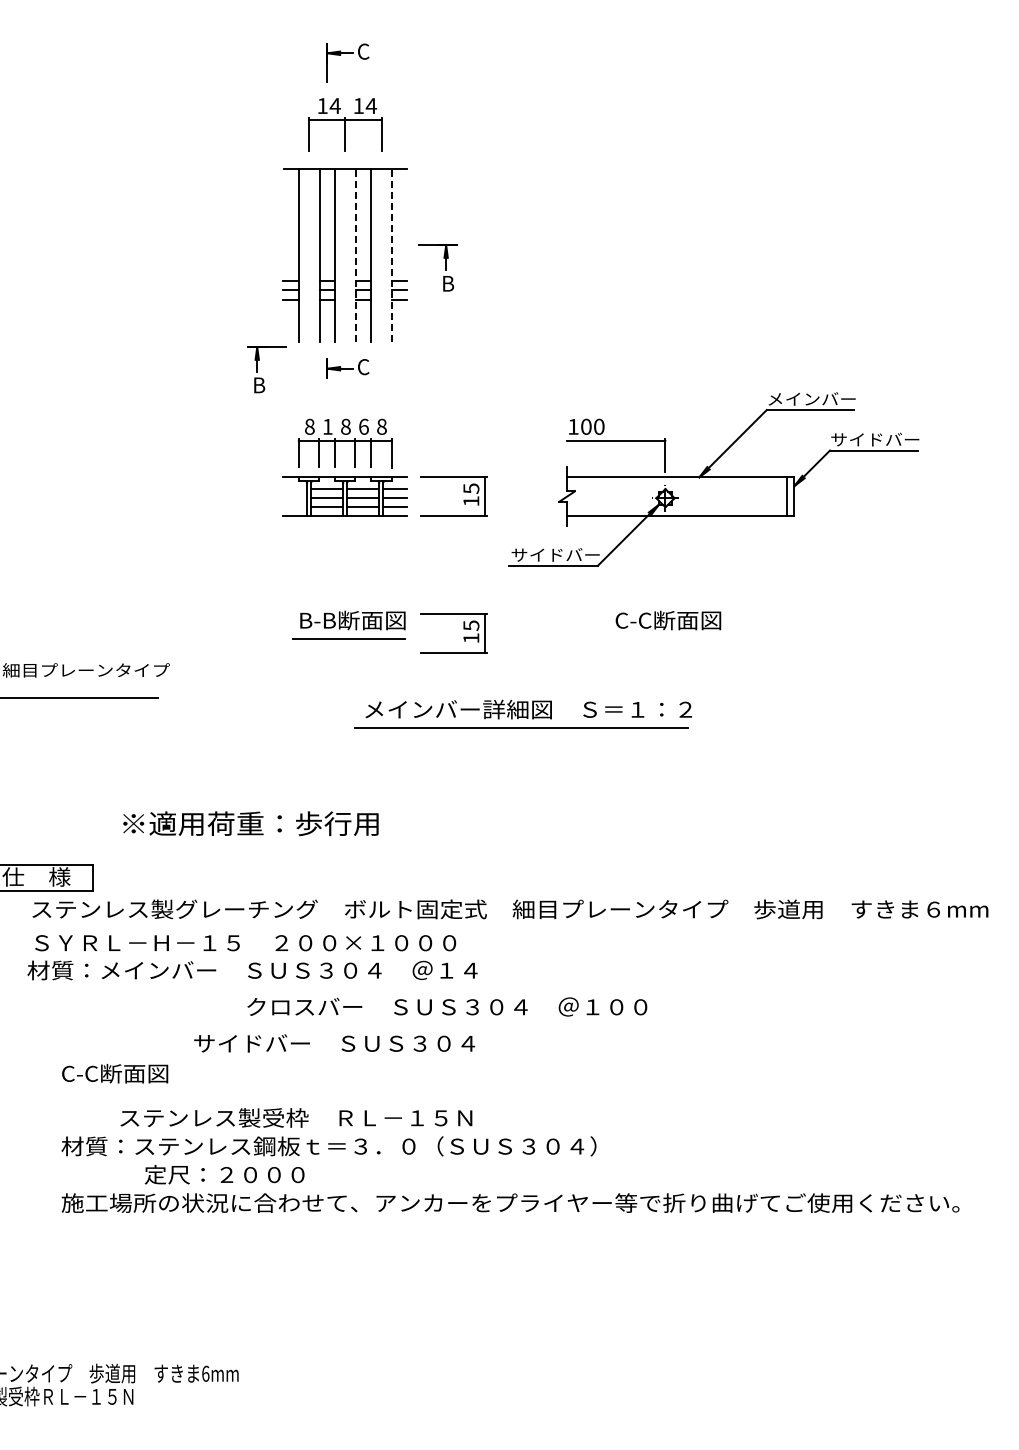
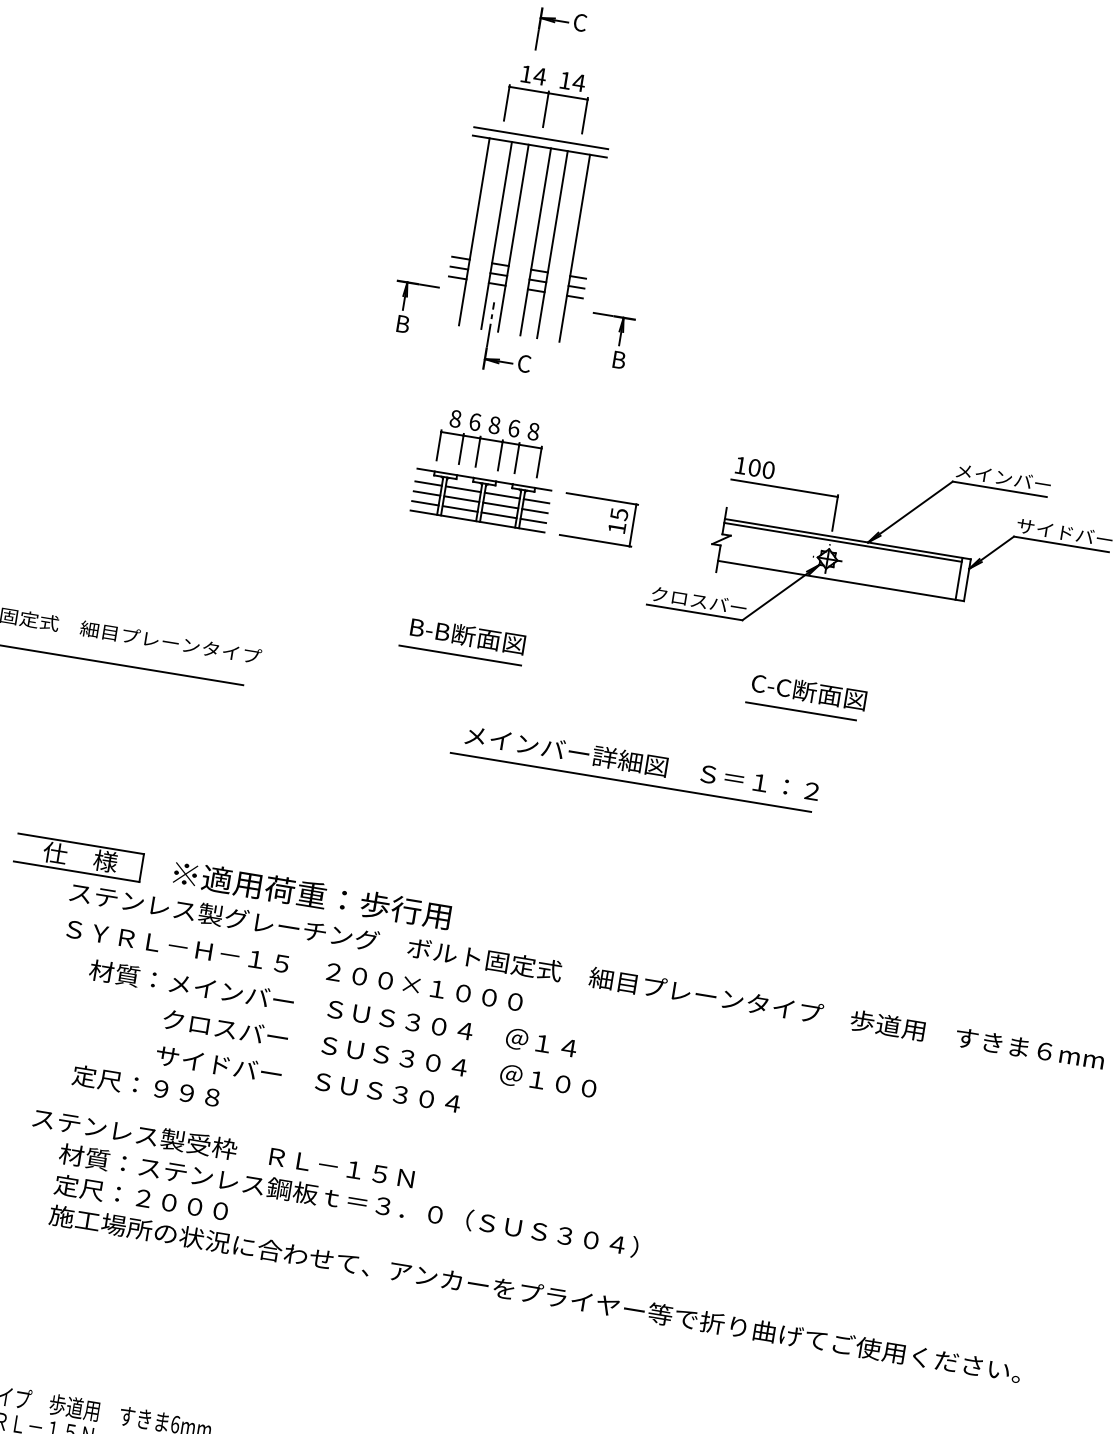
line: (345, 161) -> (541, 138), added
line: (355, 255) -> (535, 241), dashed -> solid
line: (391, 255) -> (574, 248), dashed -> solid
part: (445, 267) -> (618, 341), moved
line: (327, 336) -> (490, 324), added
part: (257, 369) -> (403, 306), moved
text: (327, 426) -> (474, 421), 1 -> 6
line: (676, 480) -> (842, 541), added
line: (294, 489) -> (427, 483), added
line: (294, 498) -> (426, 493), added
line: (294, 507) -> (424, 503), added
text: (536, 554) -> (678, 597), サイドバー -> クロスバー
part: (463, 629) -> (585, 665), removed
line: (663, 639) -> (800, 711), added
text: (250, 823) -> (311, 894), moved
text: (252, 970) -> (333, 1009), moved
text: (447, 1006) -> (380, 1053), moved
text: (334, 1043) -> (308, 1079), moved
text: (129, 1073) -> (146, 1086), C-C断面図 -> 定尺：９９８
text: (296, 1117) -> (223, 1147), moved
text: (224, 1174) -> (141, 1197), moved

